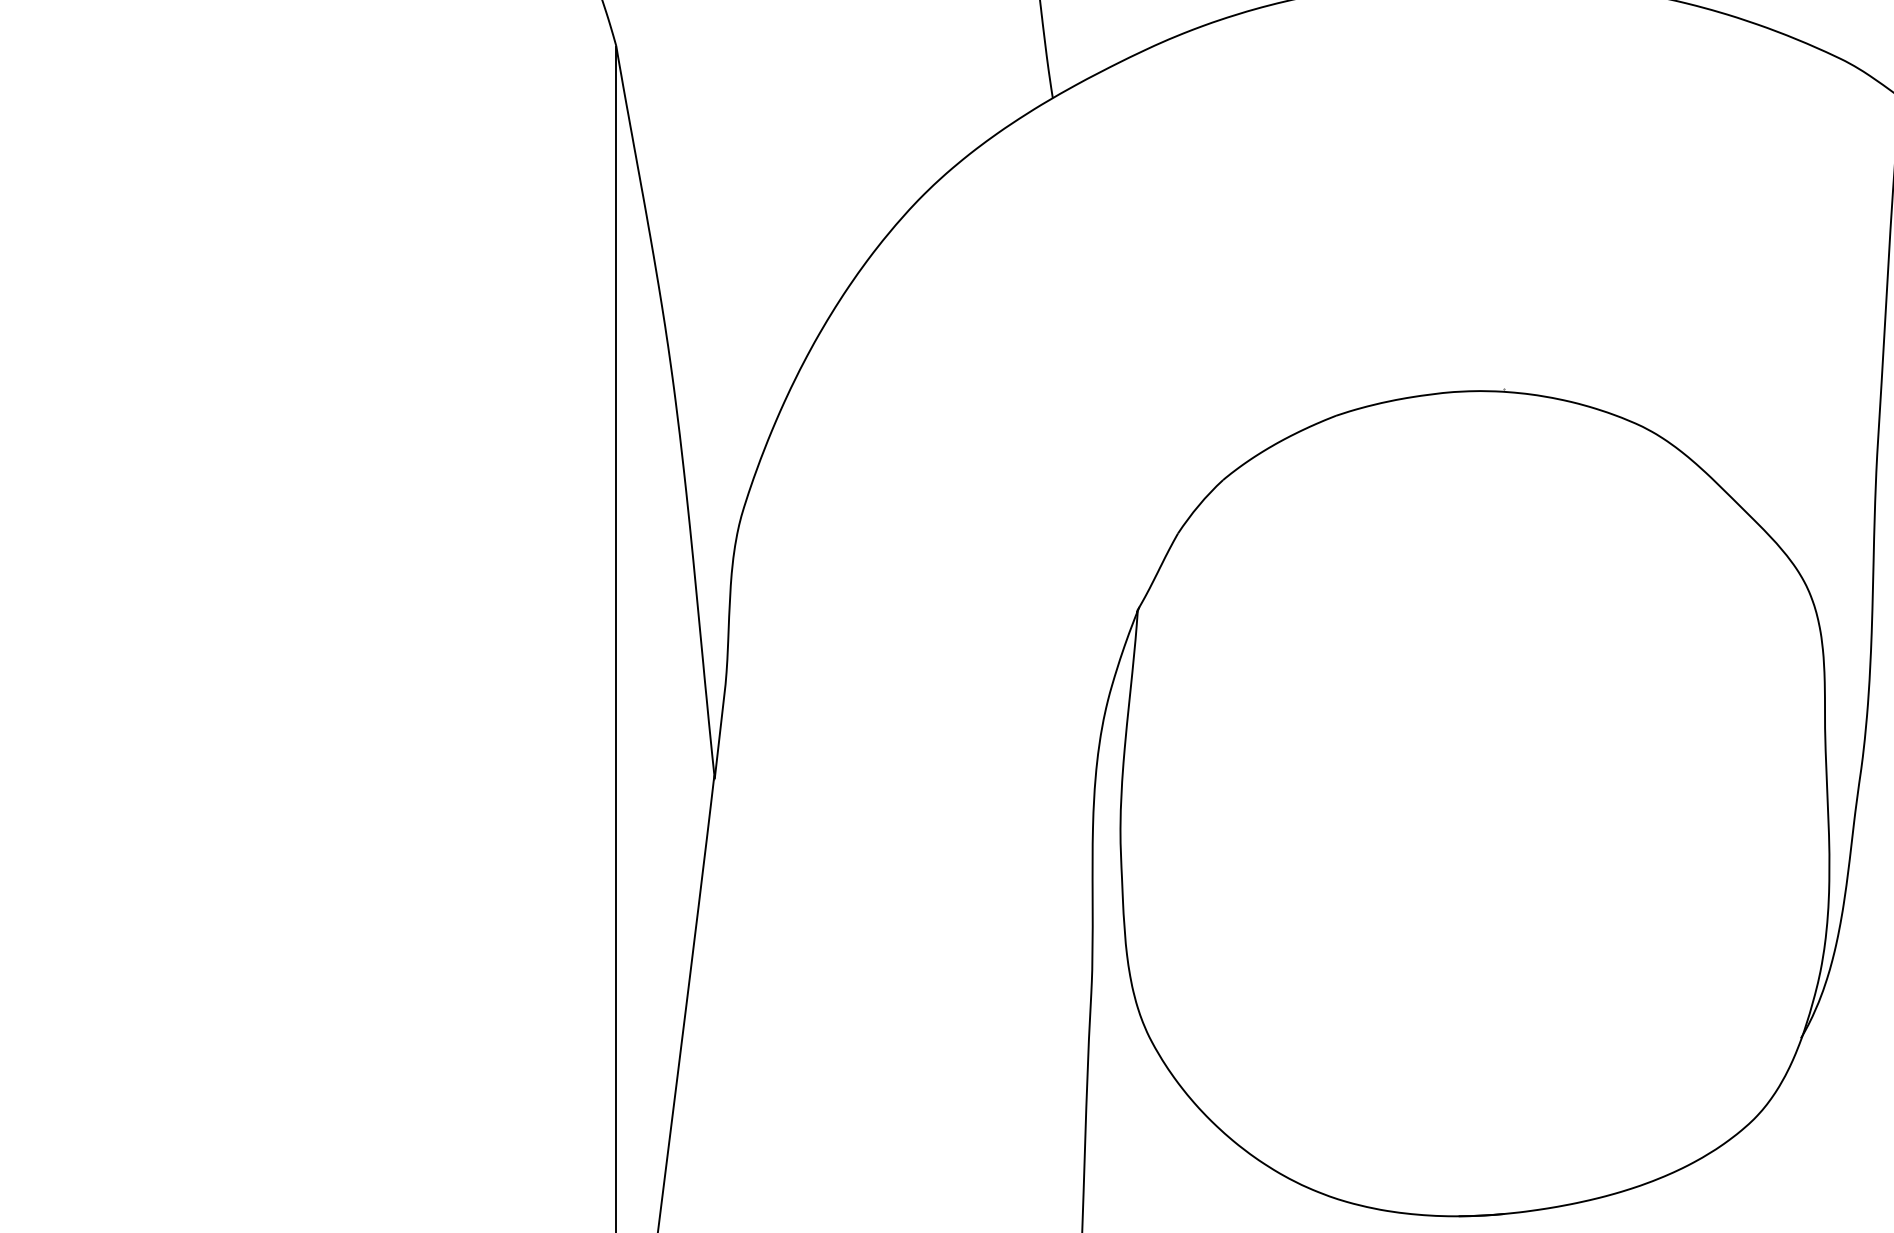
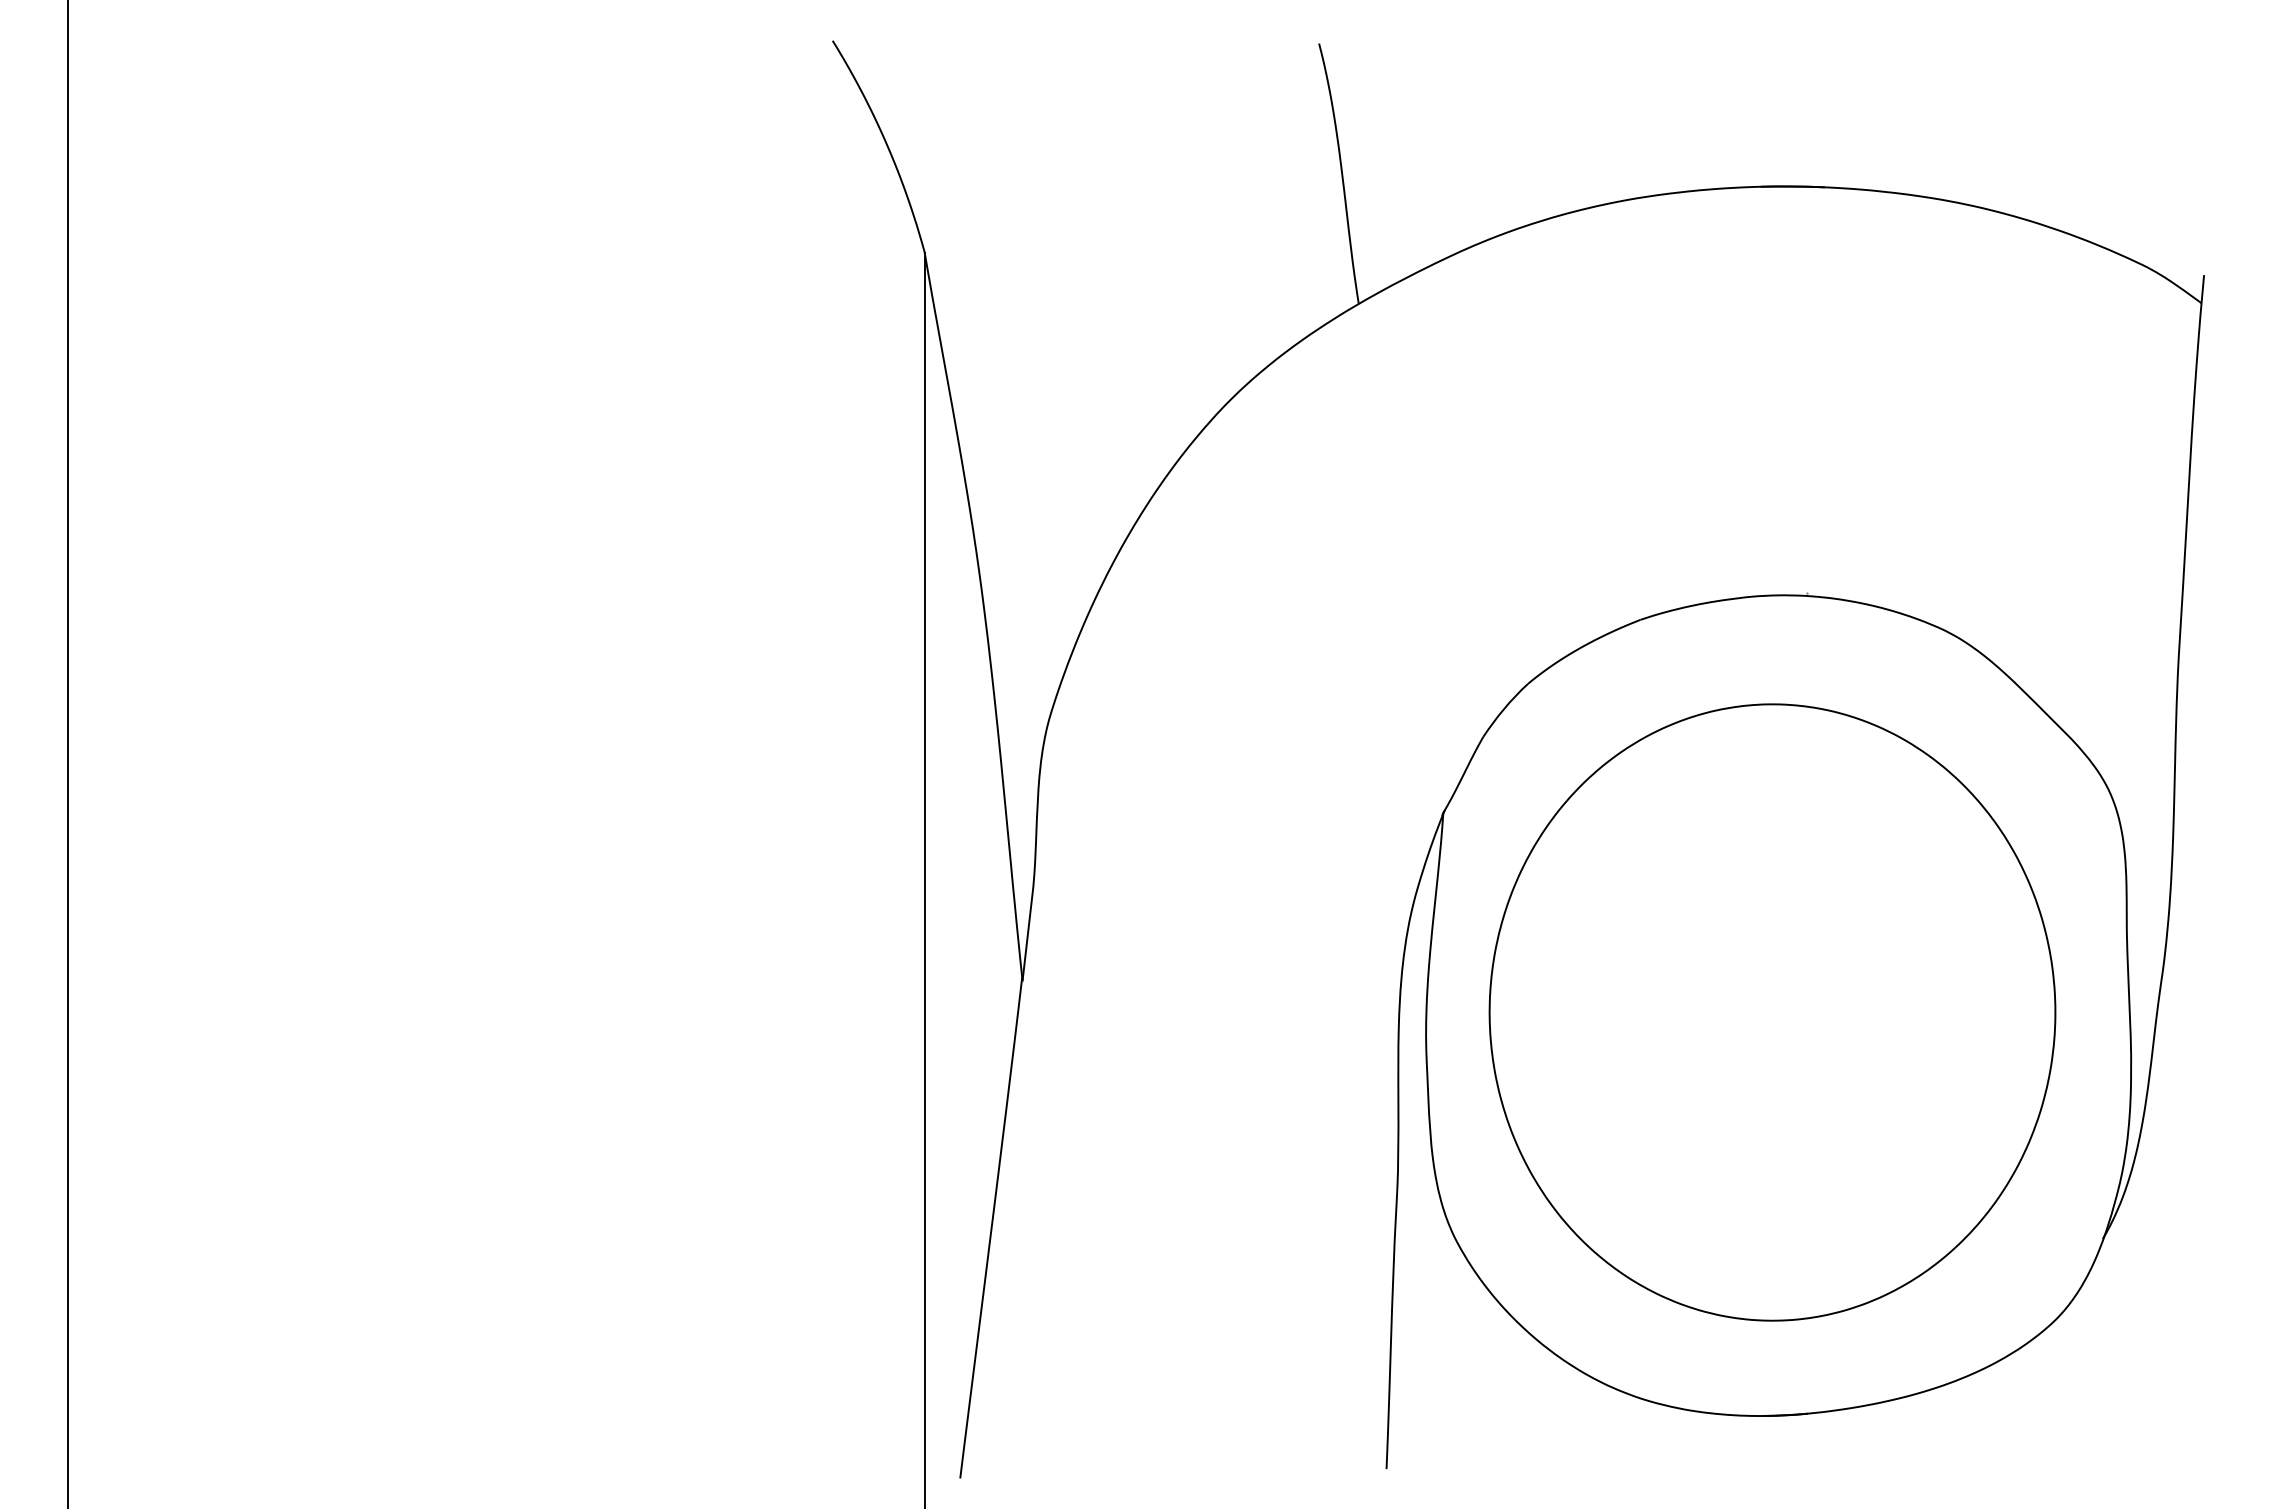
part: (1468, 810) -> (1772, 1012), added

